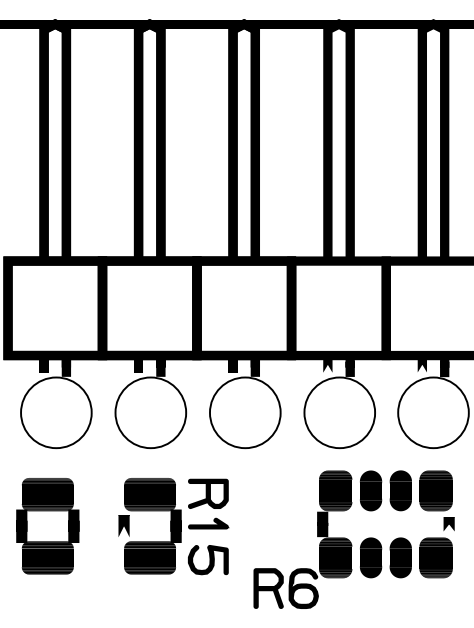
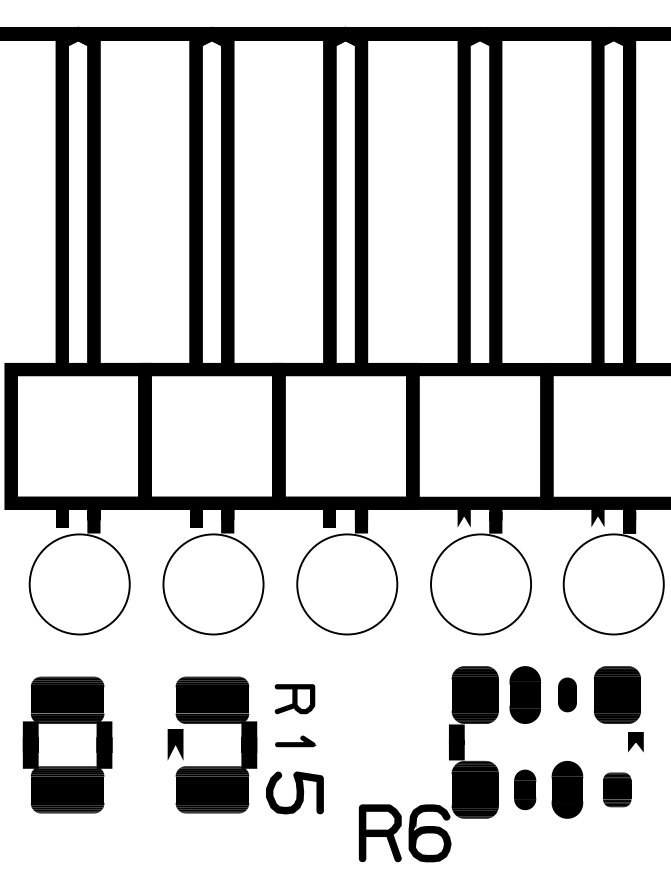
part: (400, 490) -> (567, 694), size x0.6
part: (208, 493) -> (294, 698), size x0.7
part: (208, 523) -> (295, 741), size x0.7
part: (370, 557) -> (524, 789), size x0.7
part: (435, 557) -> (616, 789), size x0.6

